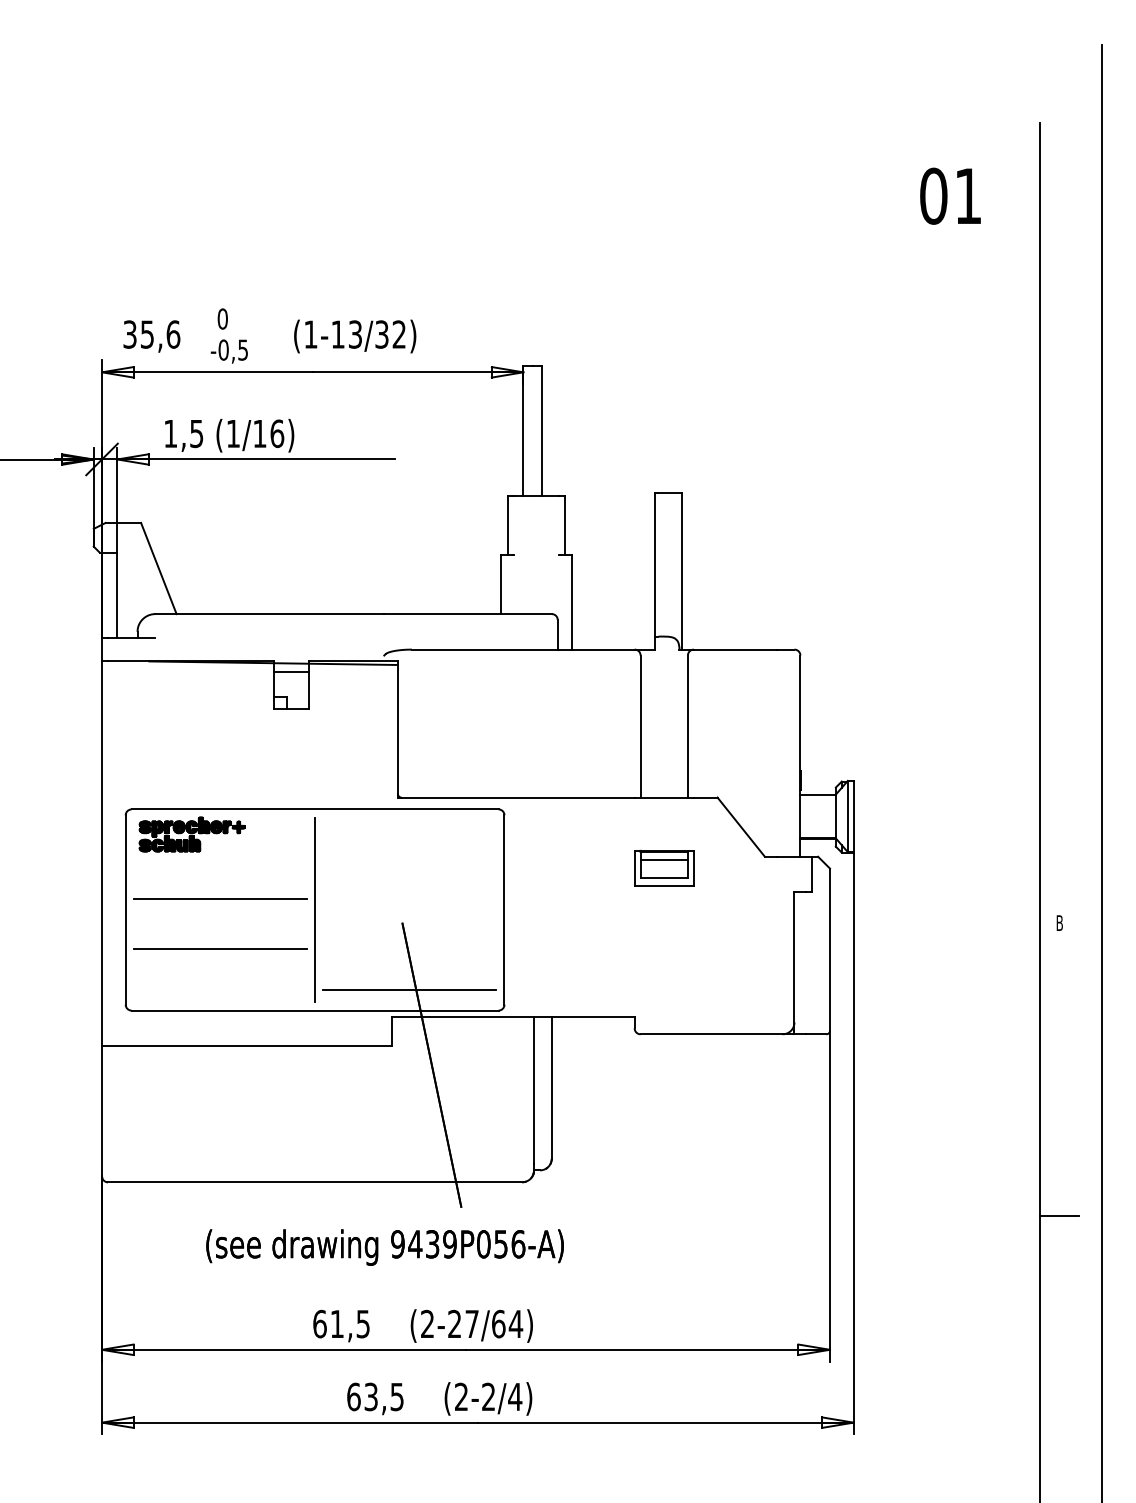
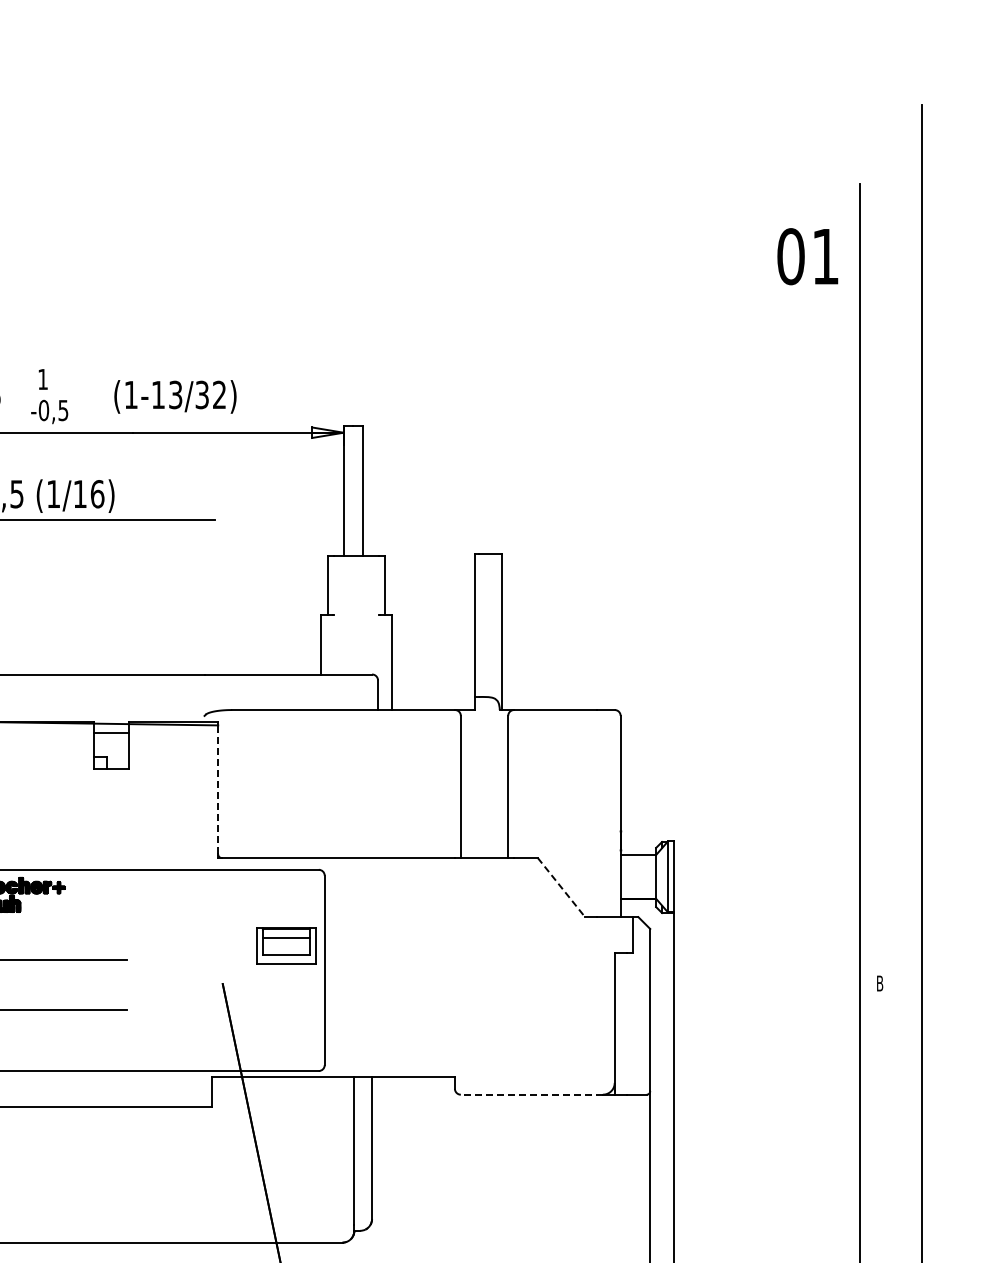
text: (950, 195) -> (807, 255), moved
text: (222, 318) -> (42, 378), 0 -> 1
line: (397, 729) -> (217, 789), solid -> dashed
line: (741, 827) -> (561, 887), solid -> dashed
part: (664, 867) -> (286, 944), moved
line: (315, 909) -> (135, 969), removed
line: (409, 990) -> (229, 1050), removed
line: (711, 1034) -> (531, 1094), solid -> dashed

